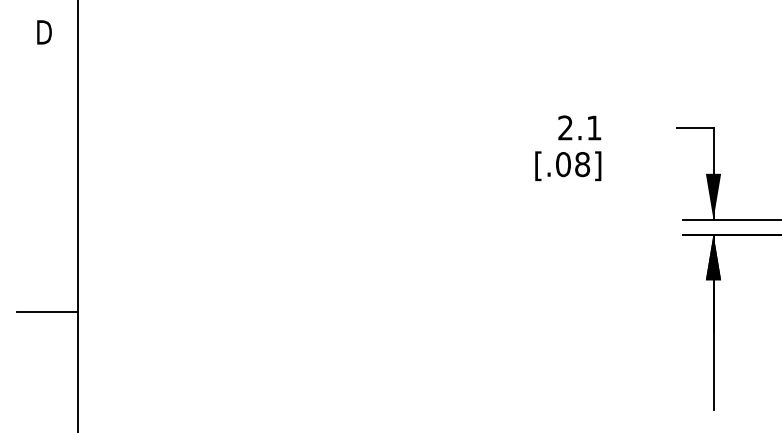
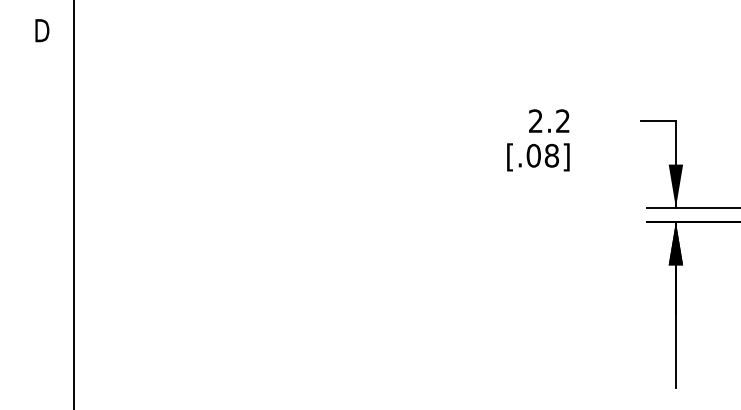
text: (594, 127) -> (563, 120), 2.1 -> 2.2
line: (46, 312) -> (44, 295), removed

